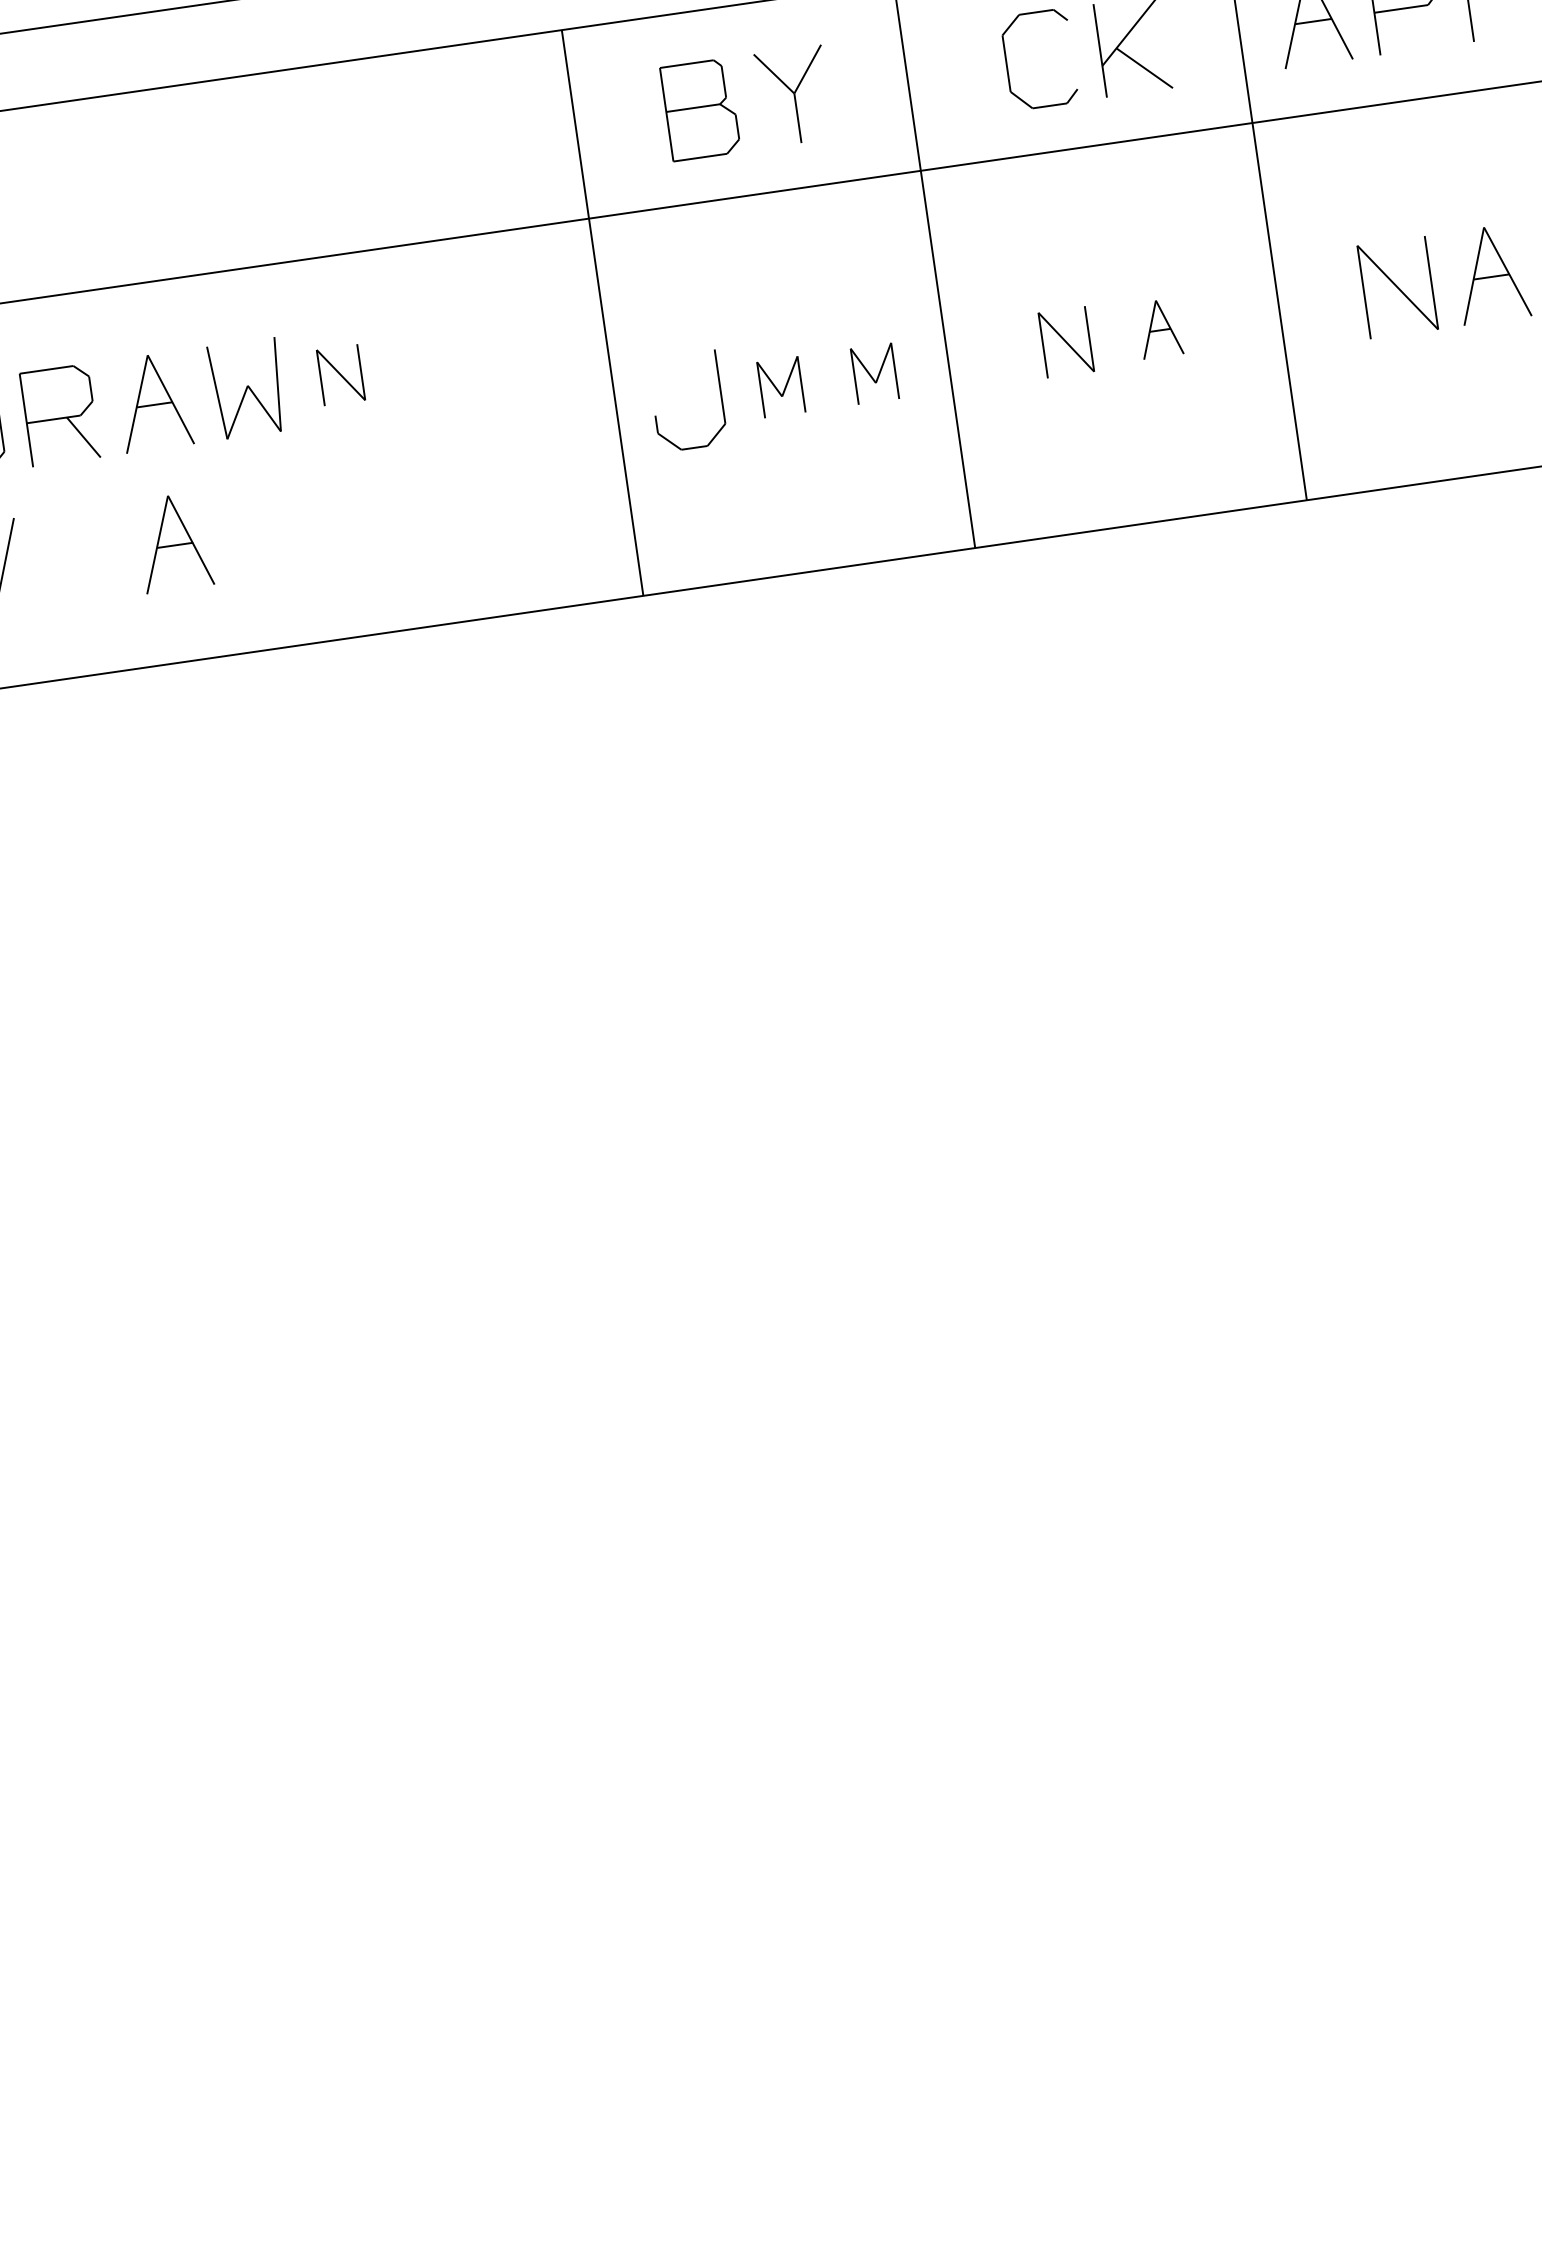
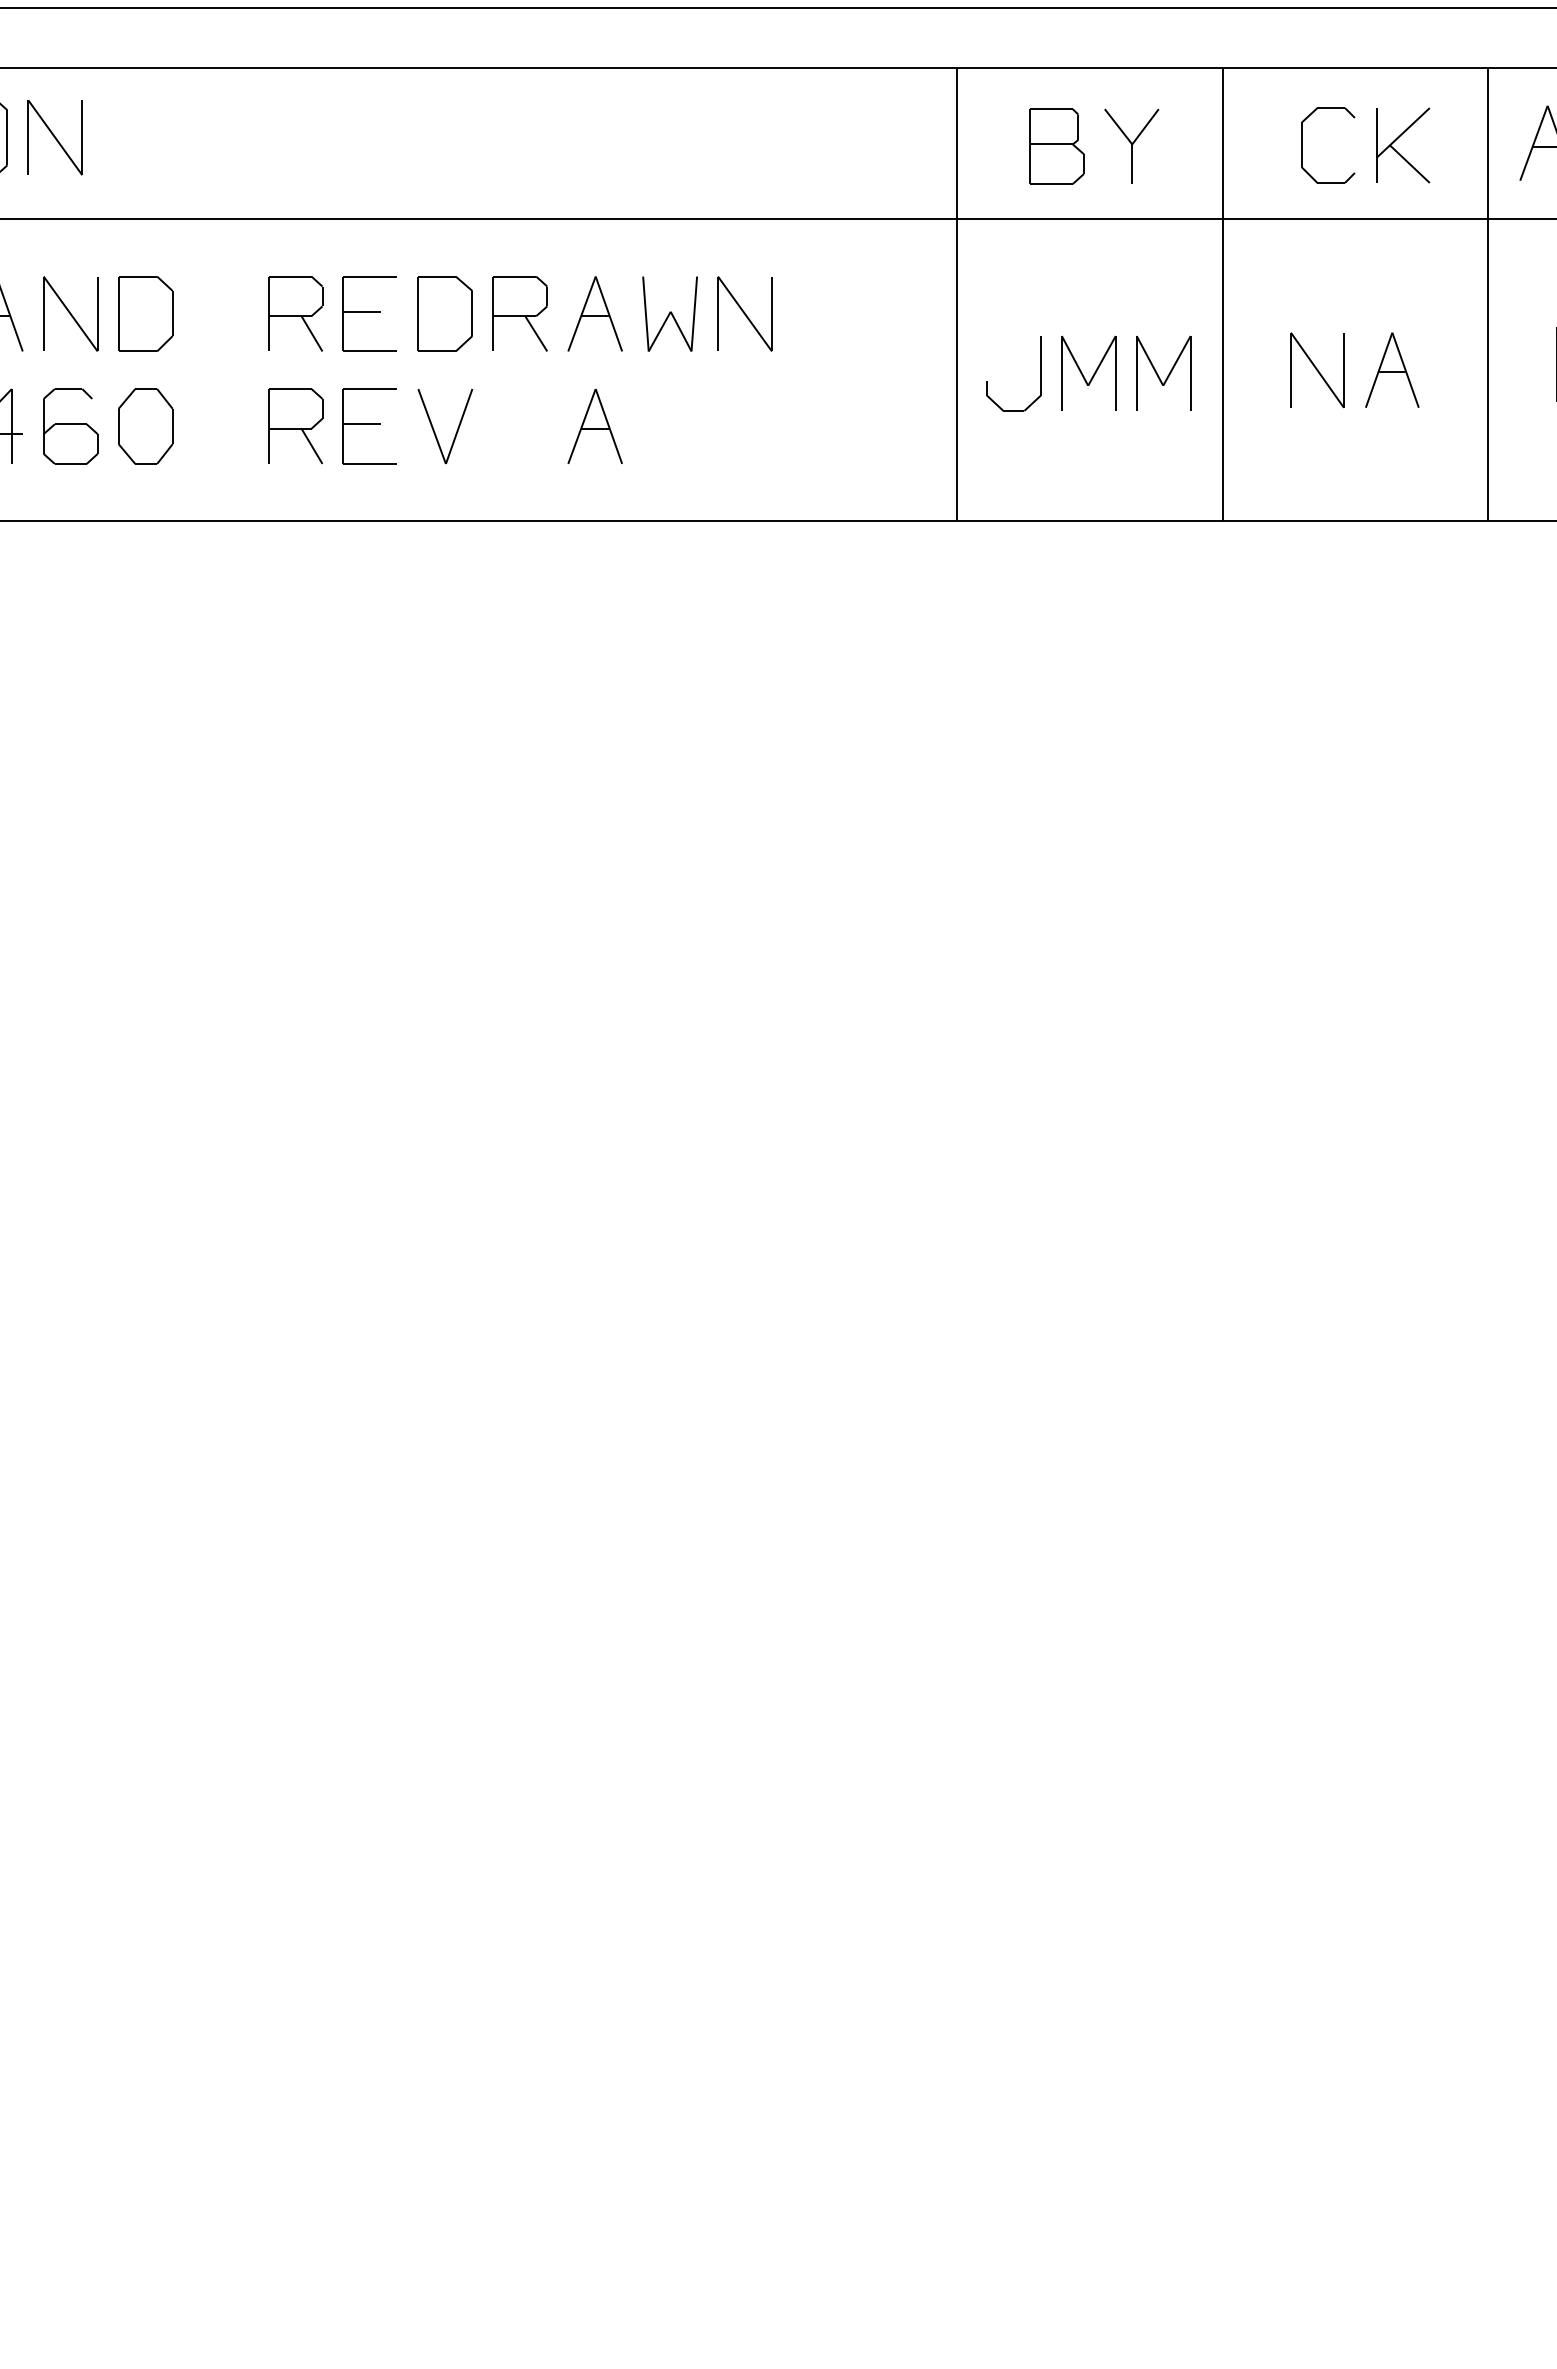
part: (1159, 327) -> (1392, 369), size x1.67
part: (1066, 341) -> (1317, 369), size x1.43
part: (874, 372) -> (1163, 372), size x1.67
part: (340, 374) -> (744, 313), size x1.67
part: (780, 386) -> (1088, 372), size x1.67

